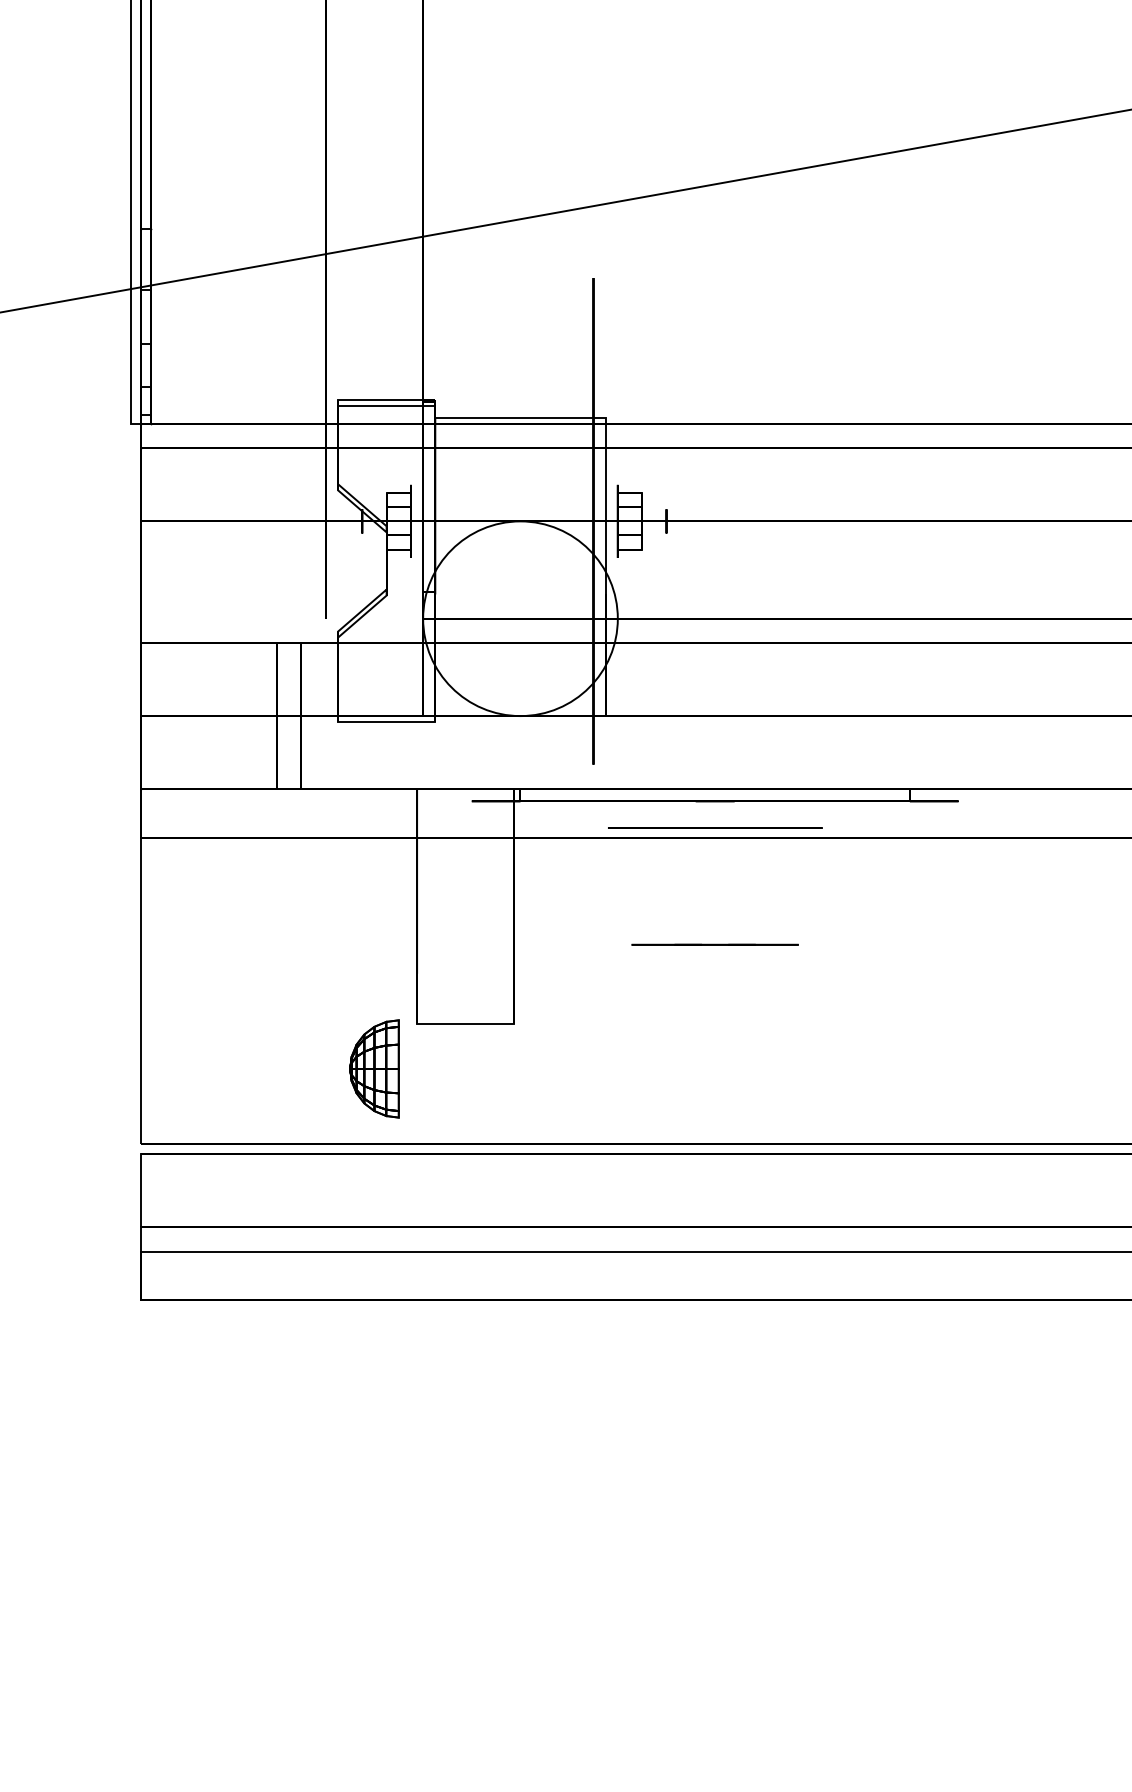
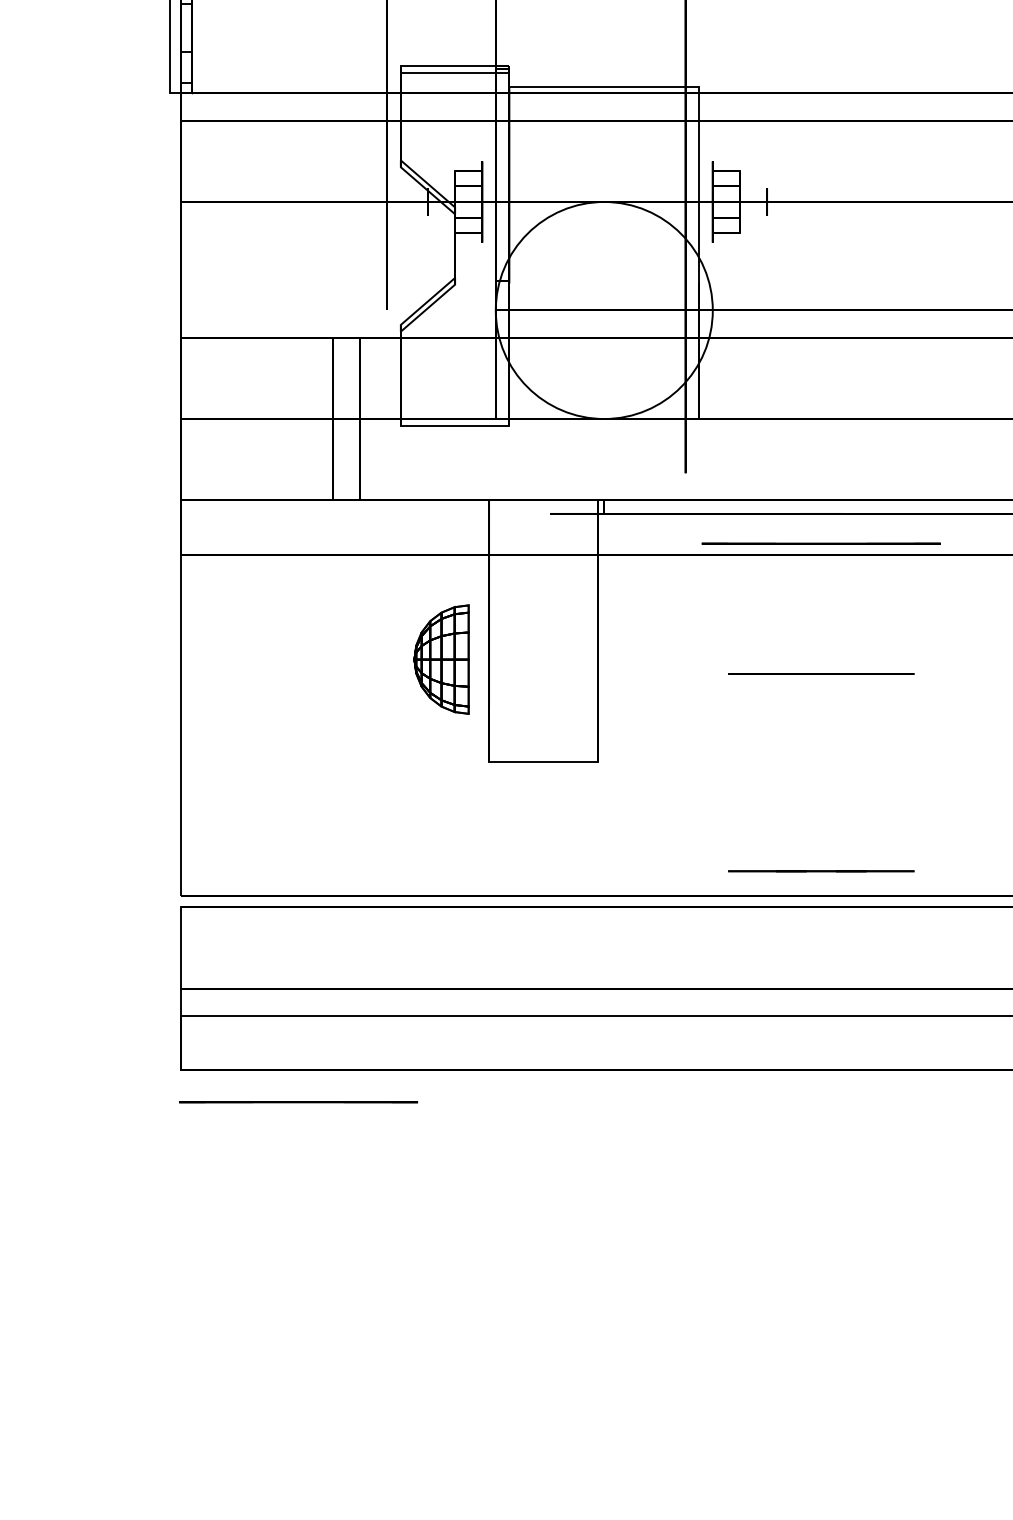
part: (374, 1068) -> (441, 659), moved
line: (714, 1121) -> (820, 870), added
line: (246, 1328) -> (298, 1101), added

